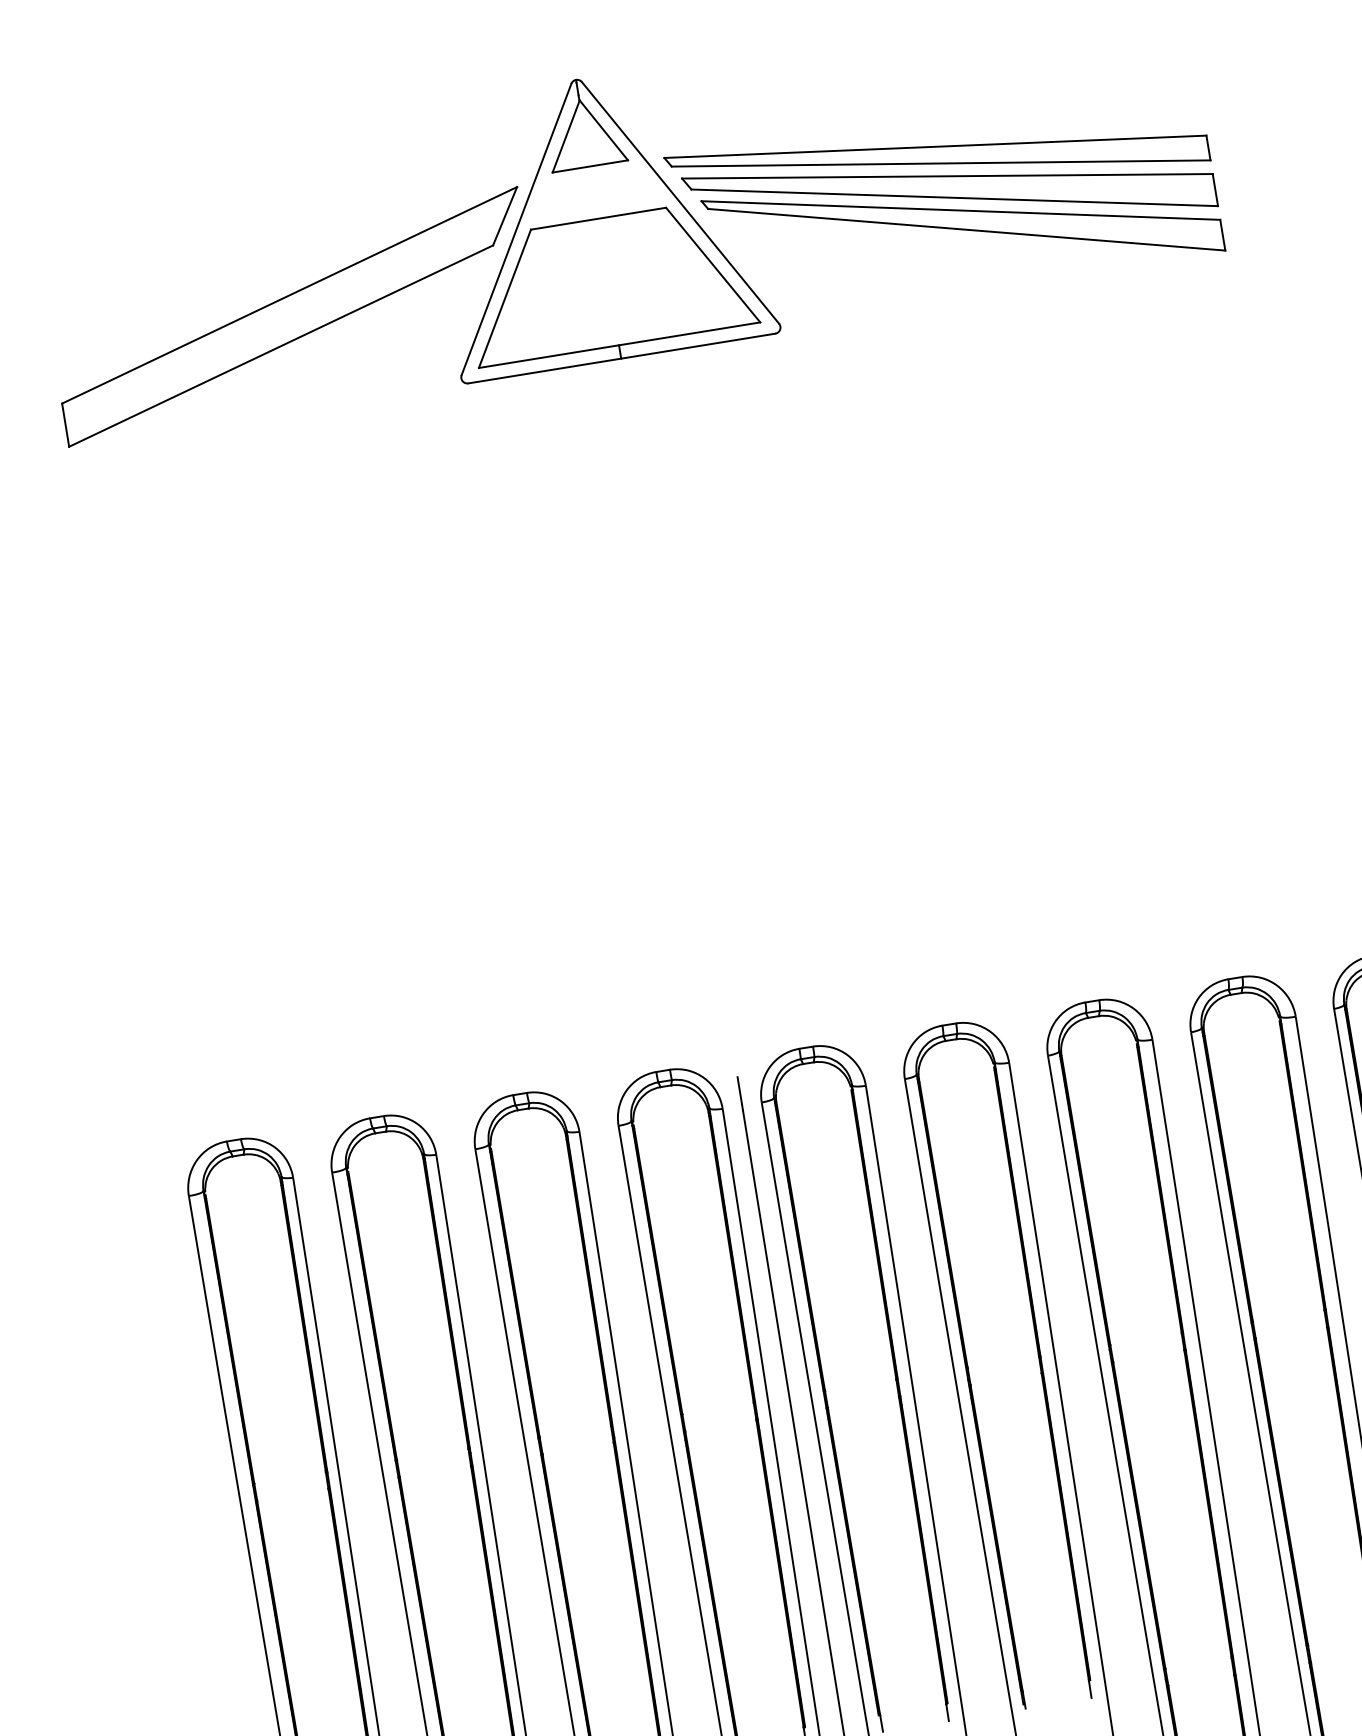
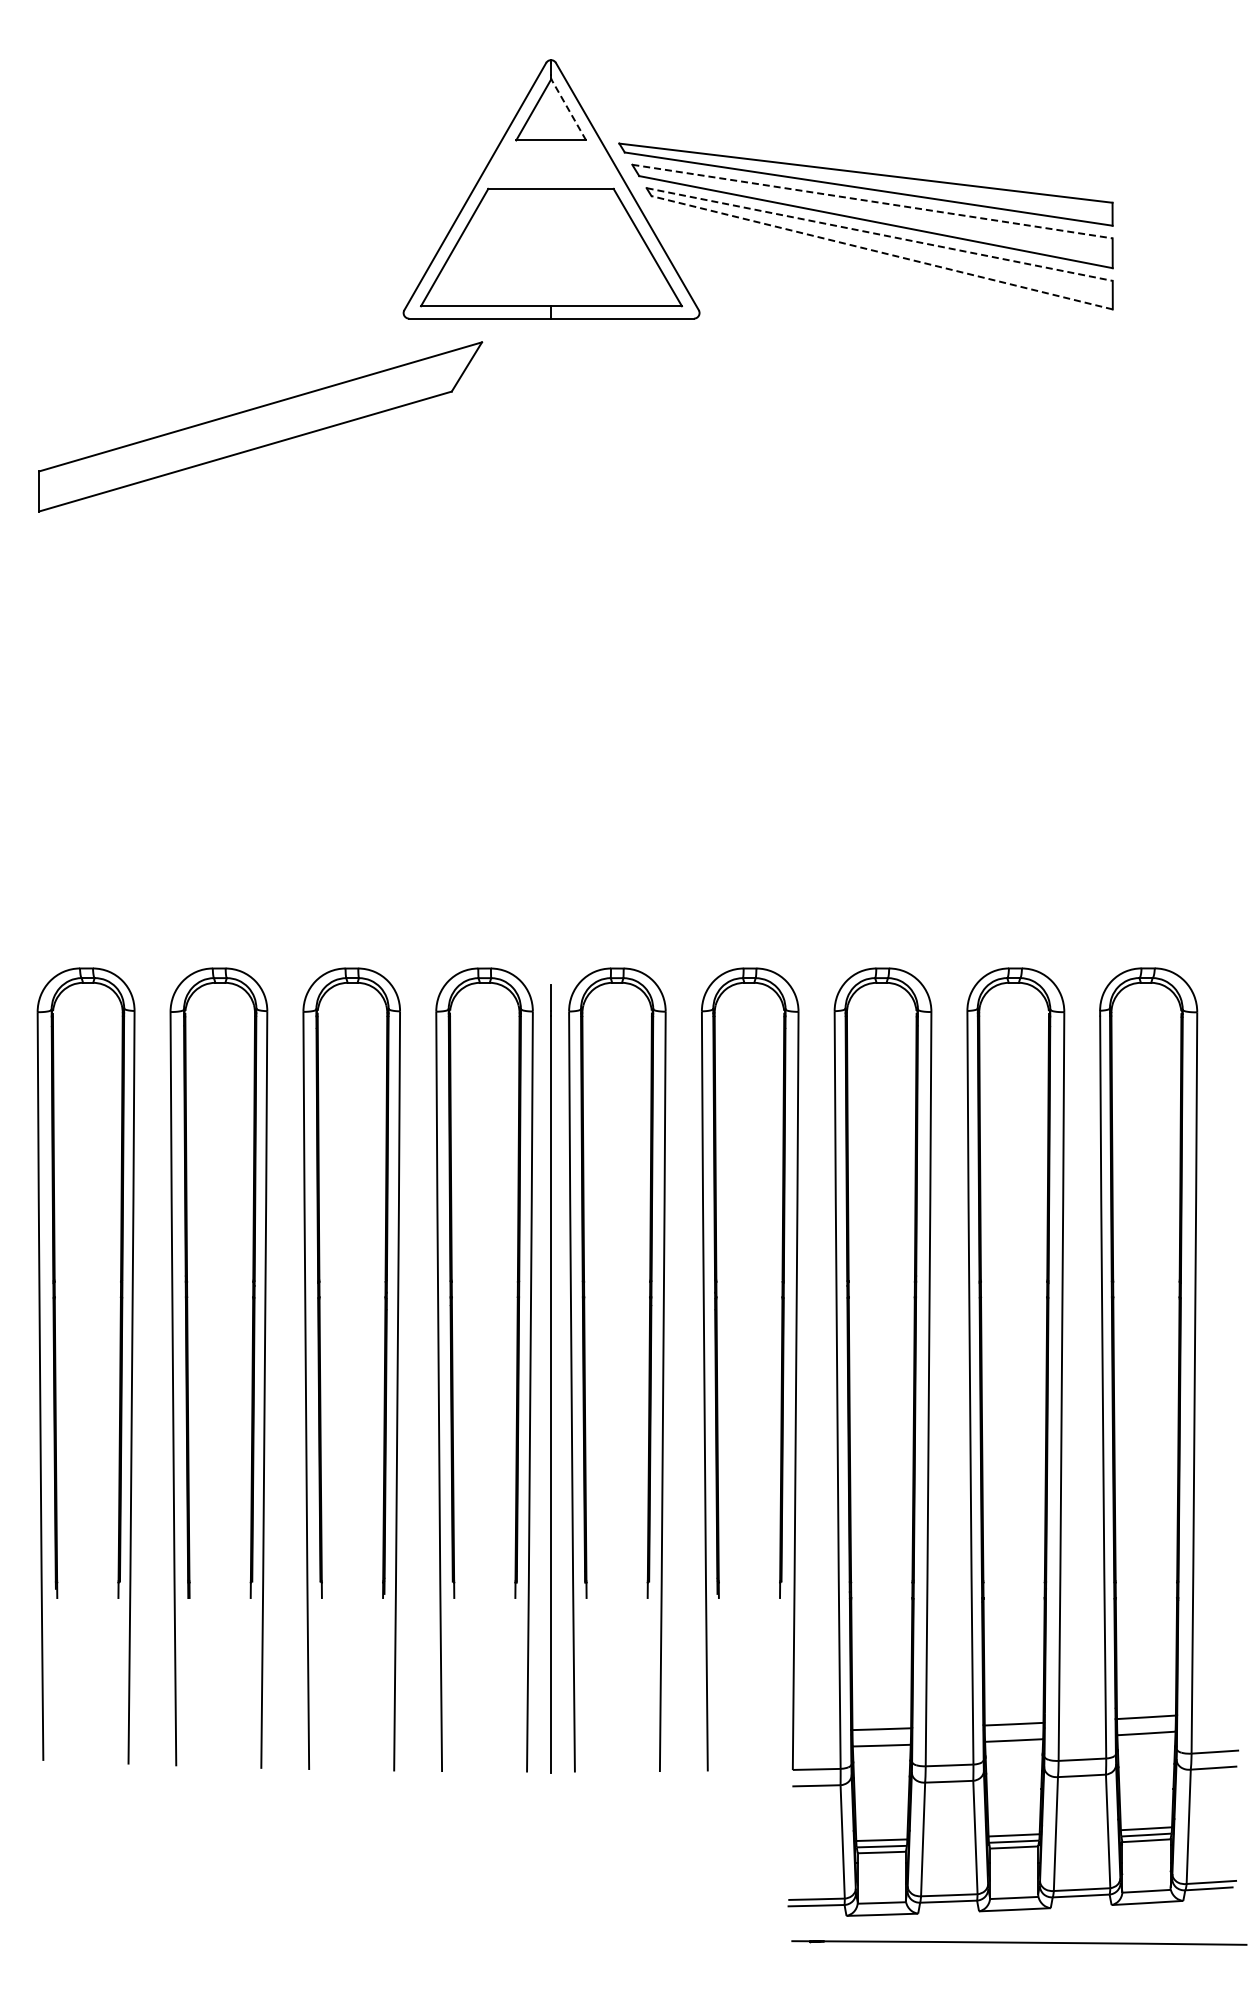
line: (603, 130) -> (568, 109), solid -> dashed
line: (947, 176) -> (872, 201), solid -> dashed
line: (960, 210) -> (879, 234), solid -> dashed
line: (967, 229) -> (882, 252), solid -> dashed
part: (292, 316) -> (260, 426), moved

